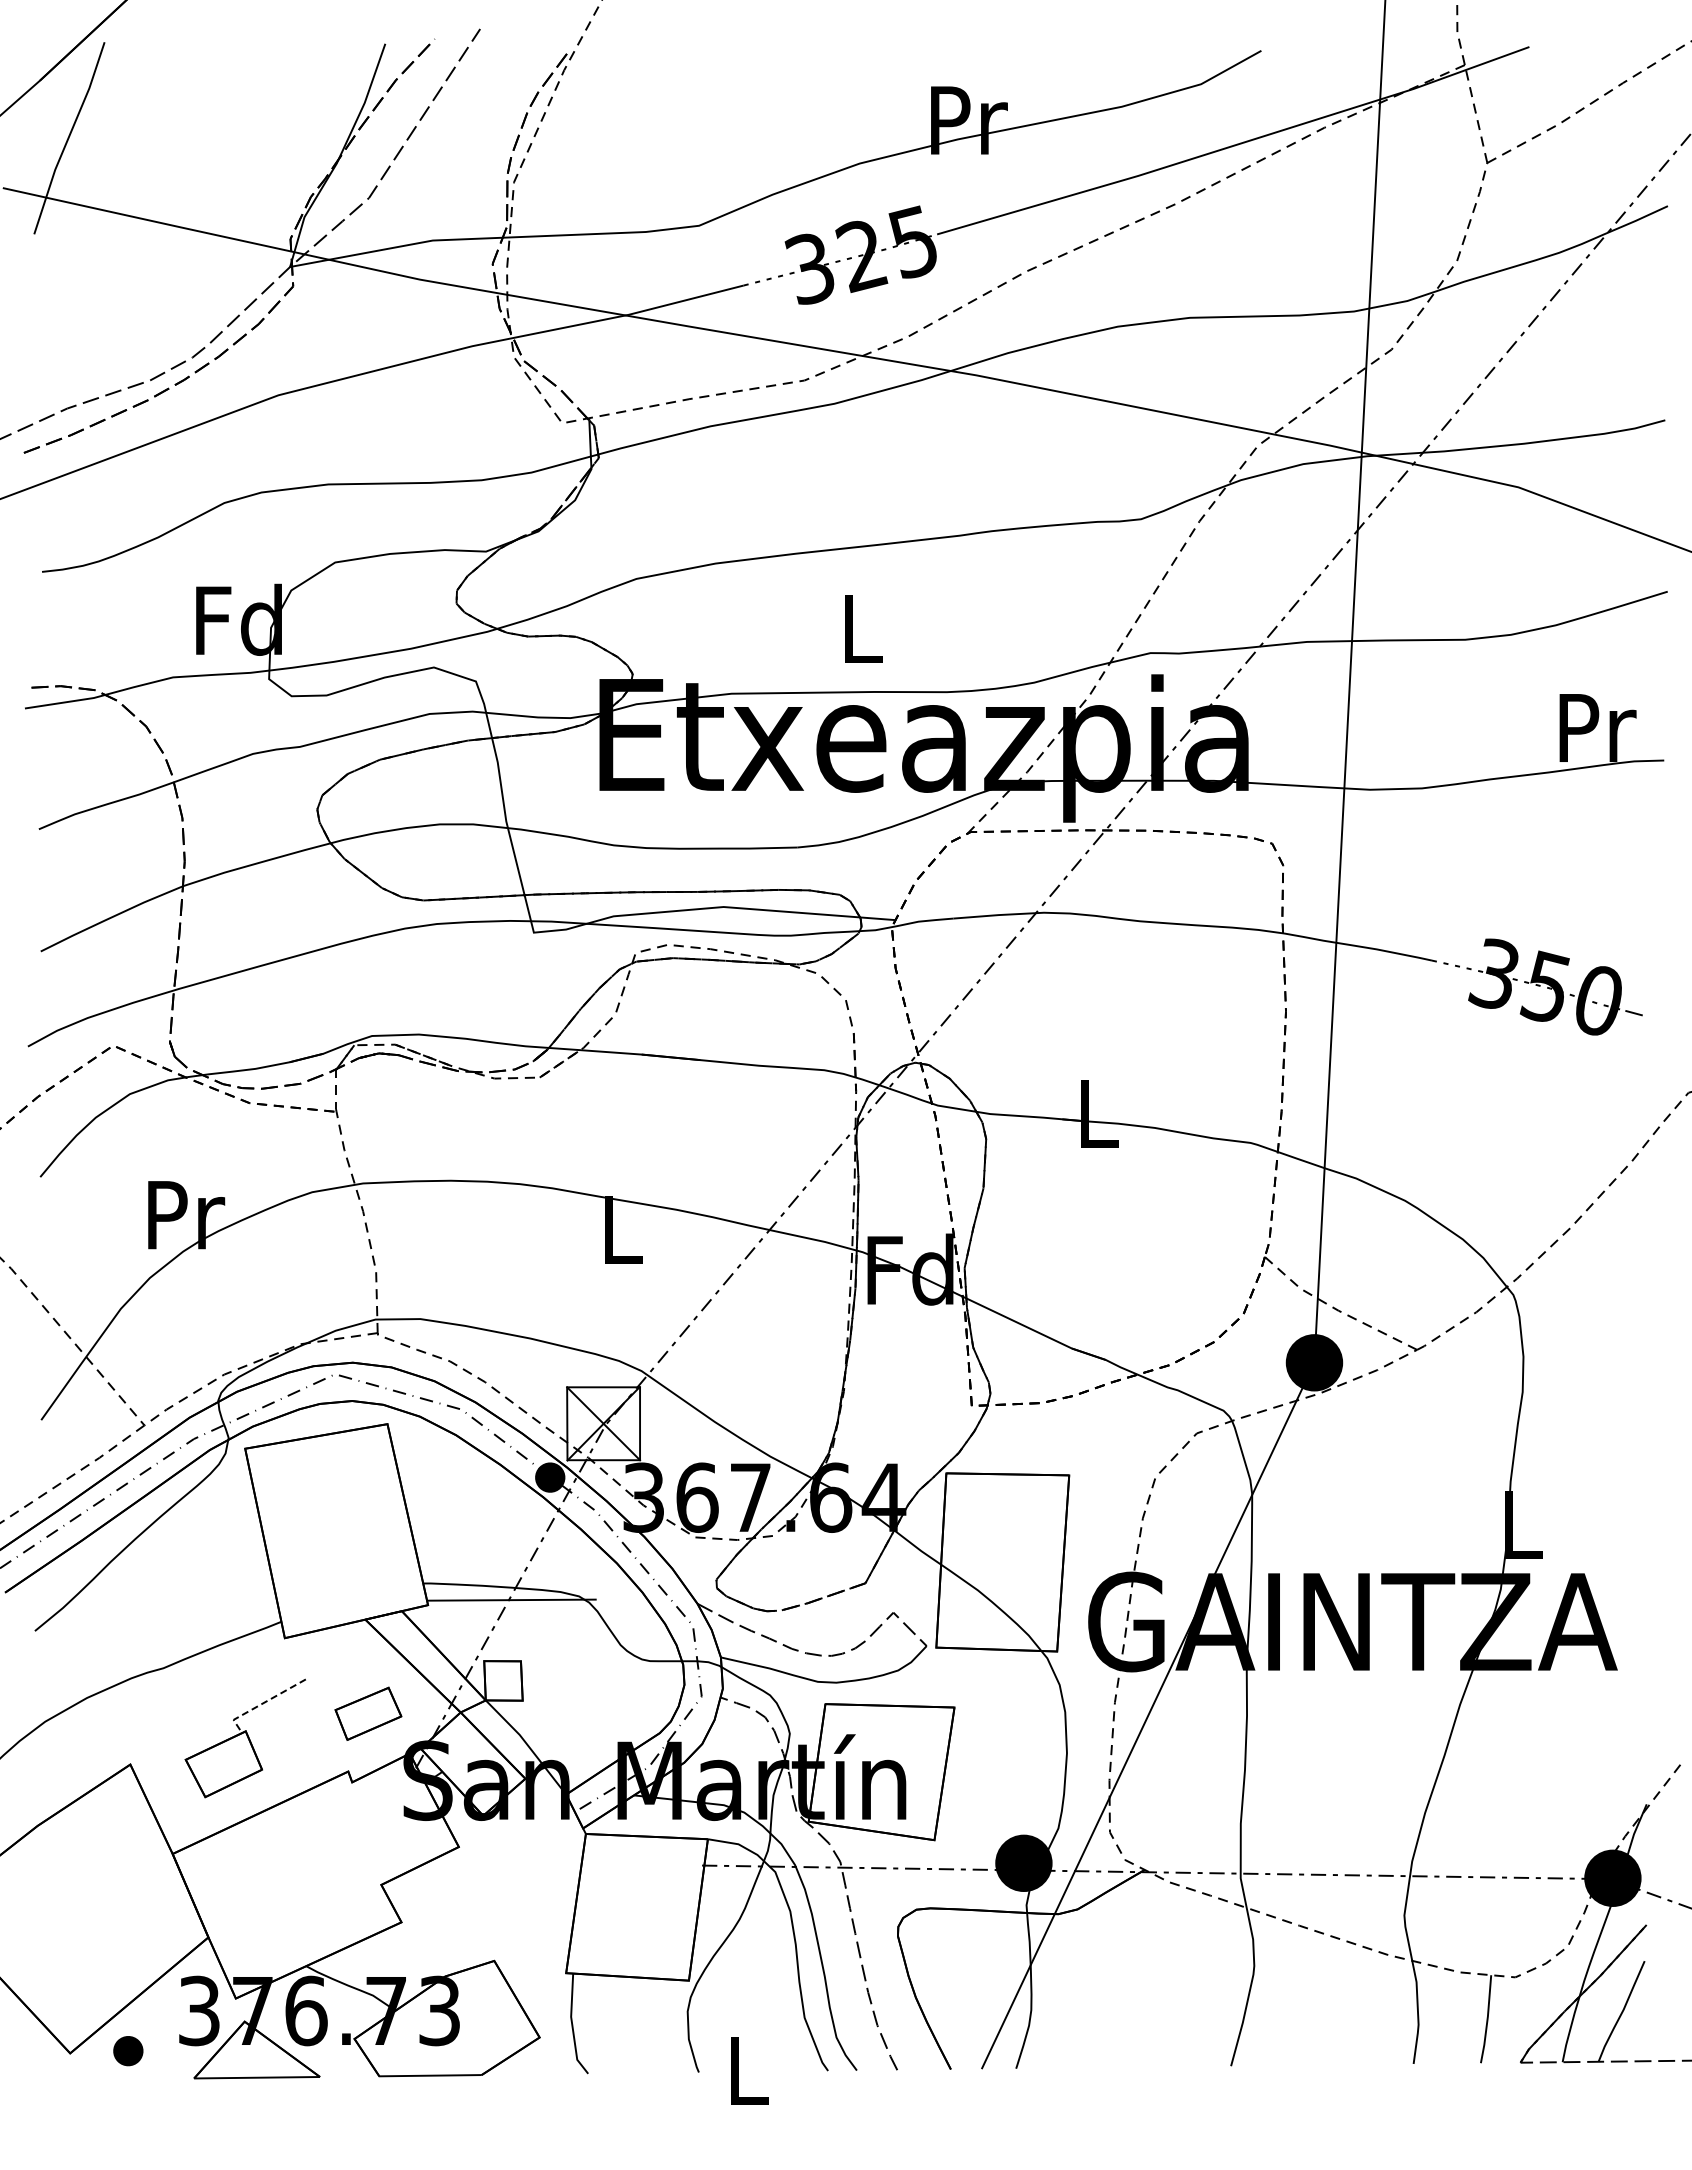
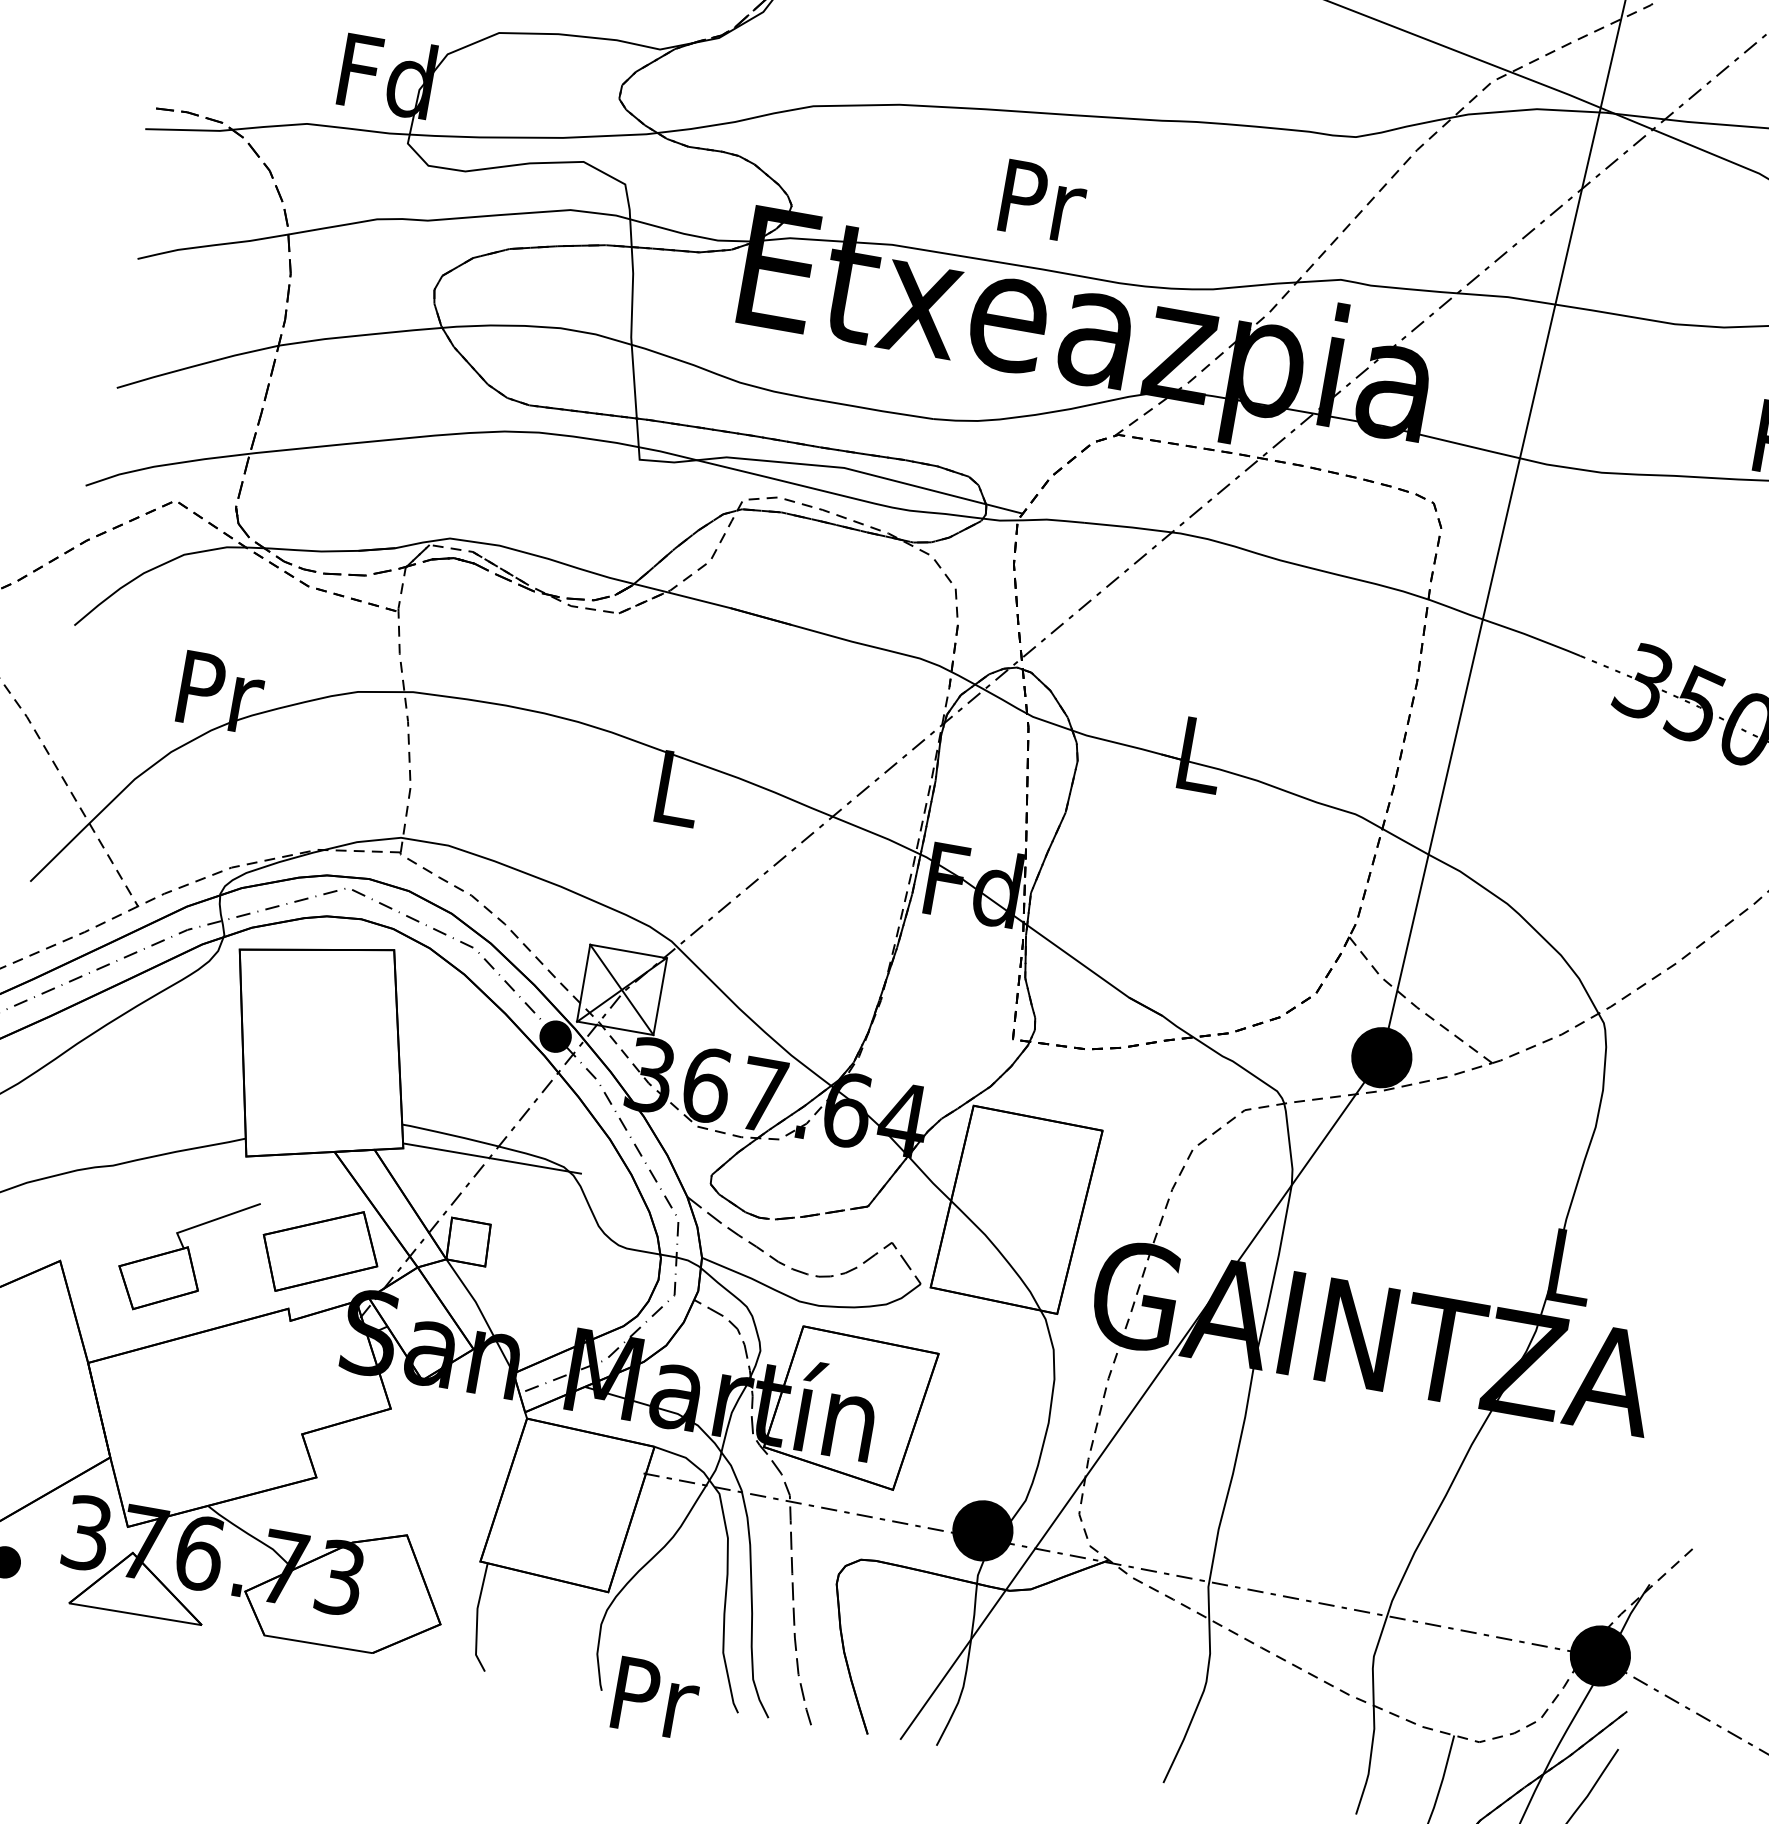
text: (863, 629) -> (1043, 201), L -> Pr
line: (262, 1703) -> (210, 1221), dashed -> solid
part: (368, 1713) -> (320, 1251), size x1.67
text: (750, 2070) -> (656, 1698), L -> Pr

